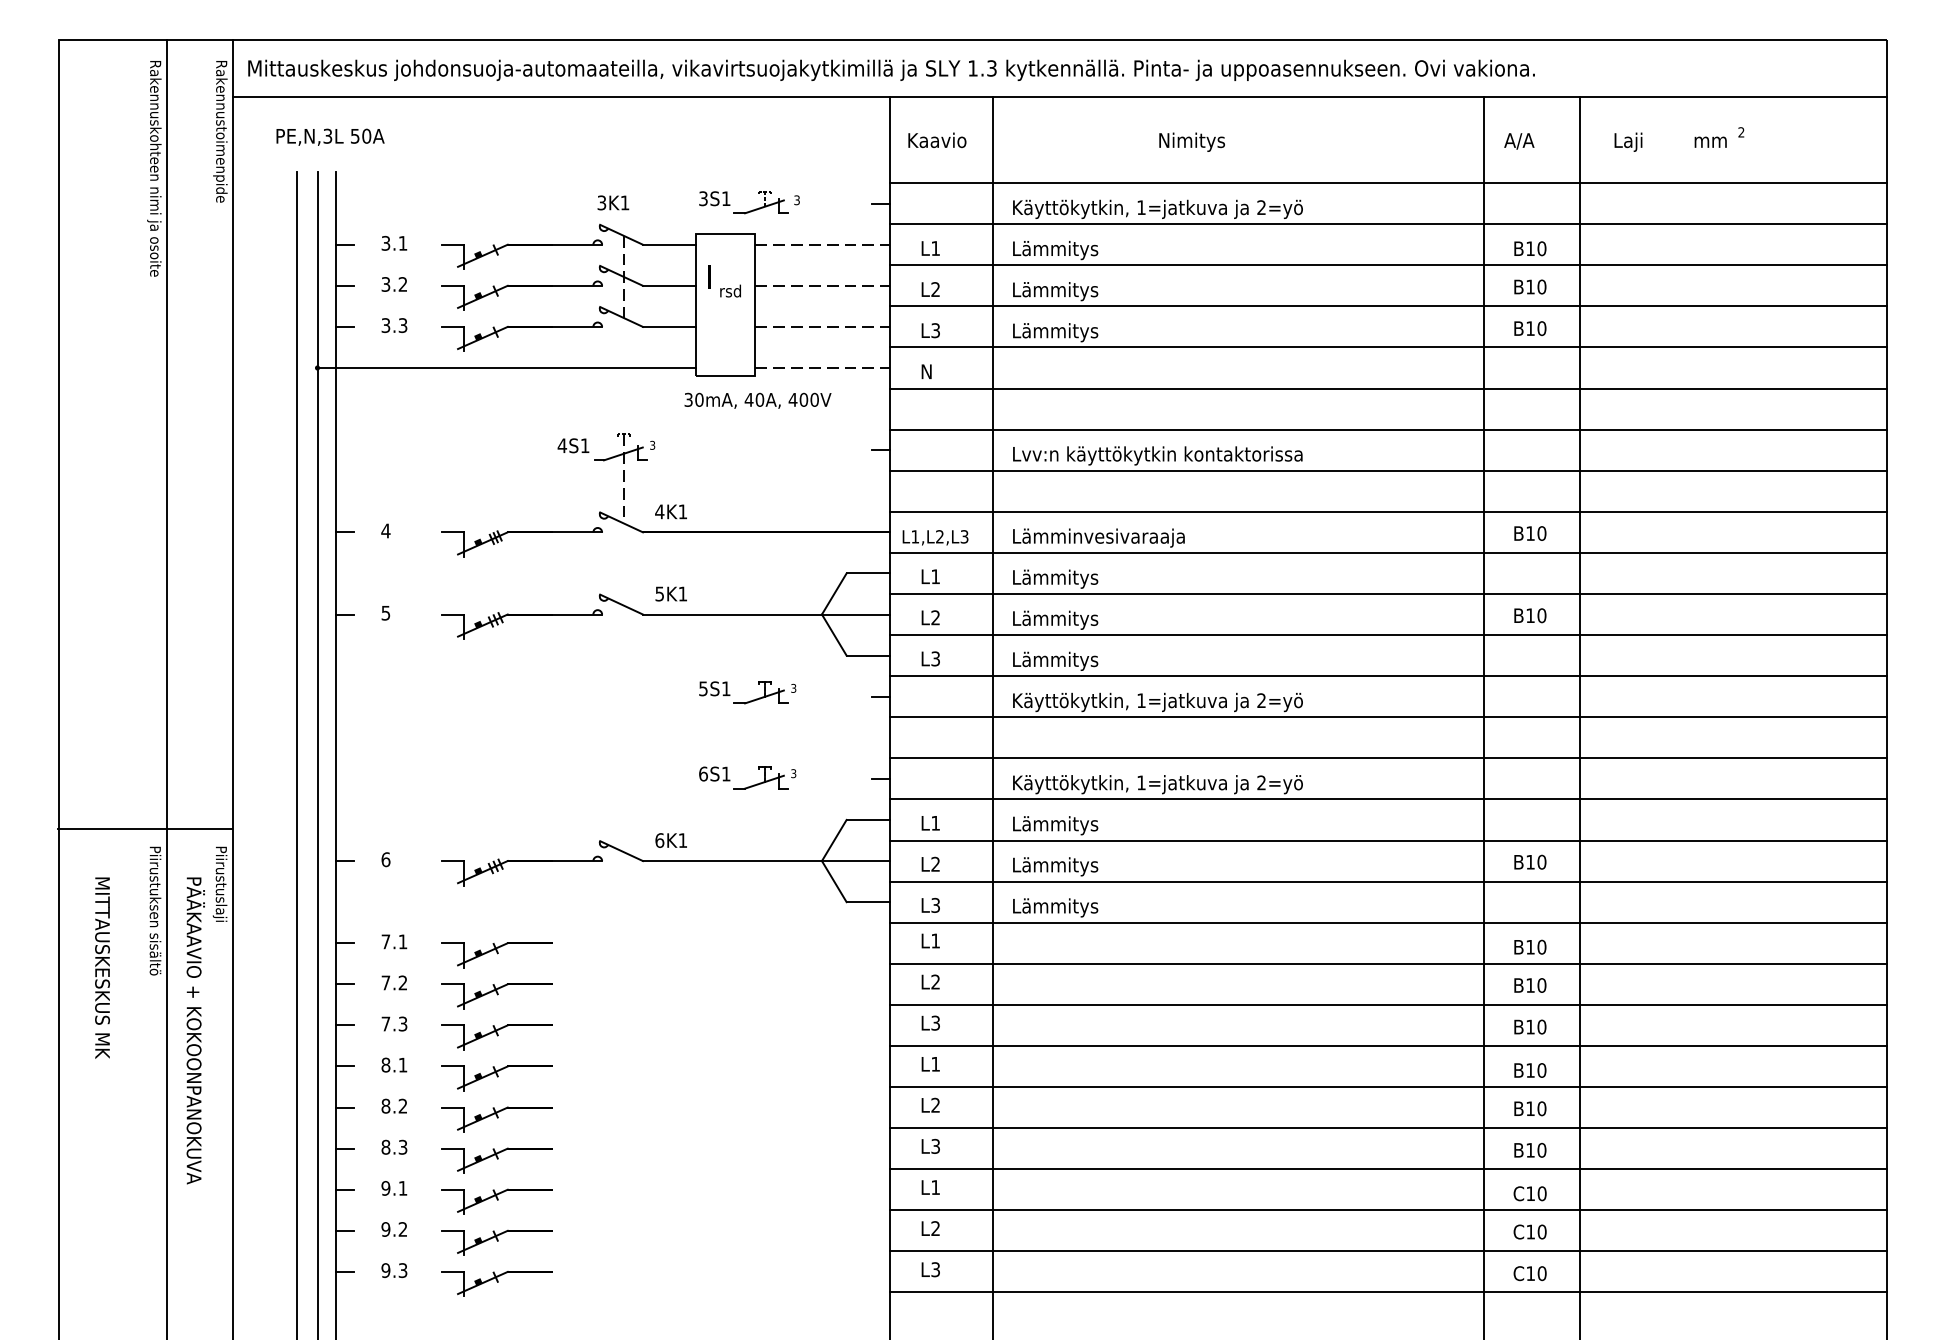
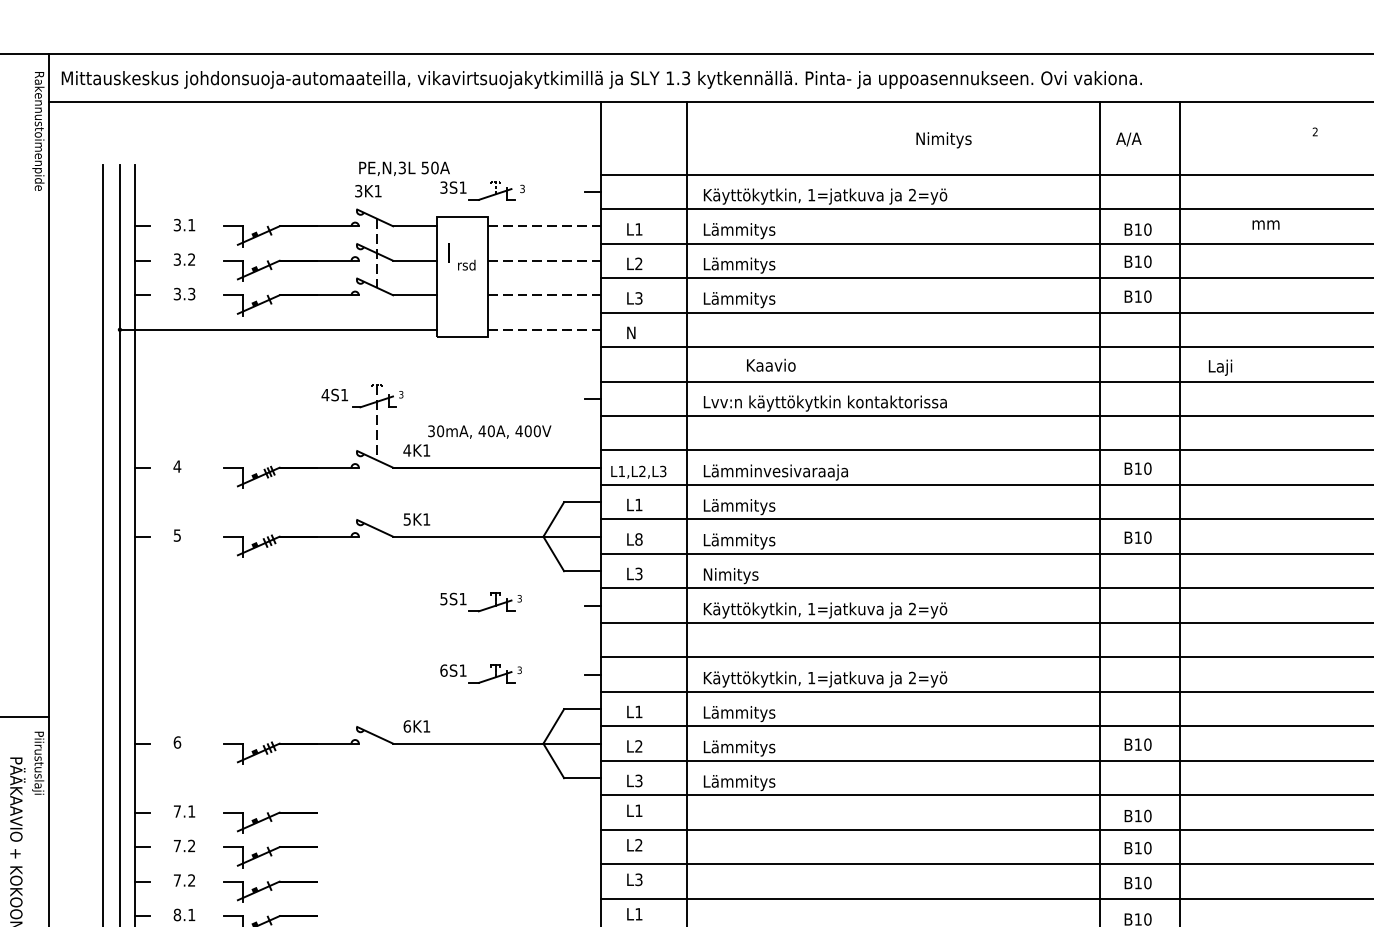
text: (330, 136) -> (404, 168), moved
text: (937, 139) -> (771, 364), moved
text: (1191, 141) -> (943, 139), moved
text: (1628, 141) -> (1220, 367), moved
text: (1710, 141) -> (1265, 224), moved
text: (757, 400) -> (489, 431), moved
text: (935, 617) -> (638, 539), L2 -> L8
text: (1056, 660) -> (740, 575), Lämmitys -> Nimitys
text: (402, 1024) -> (191, 880), 7.3 -> 7.2

